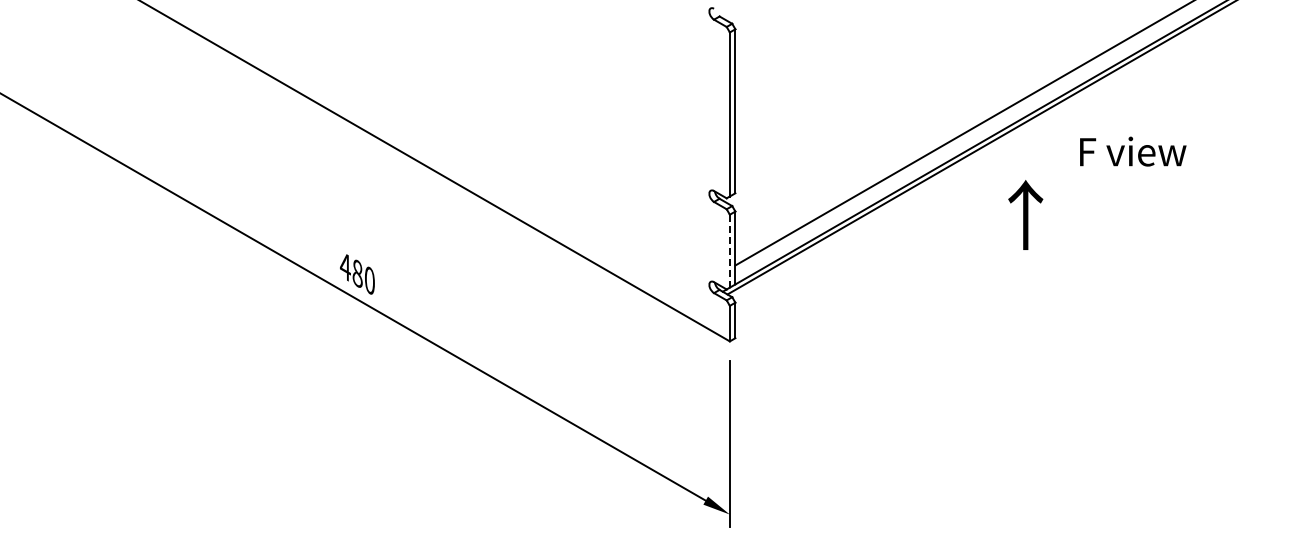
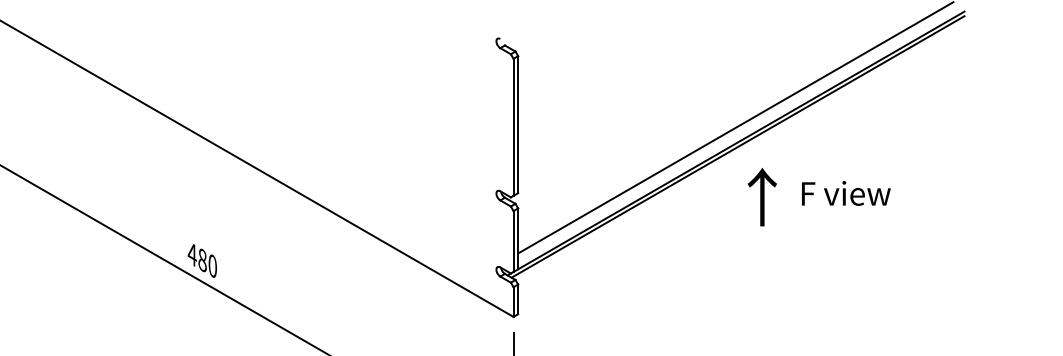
text: (1133, 151) -> (846, 193), moved
text: (1025, 214) -> (762, 196), moved
line: (729, 250) -> (513, 240), dashed -> solid

